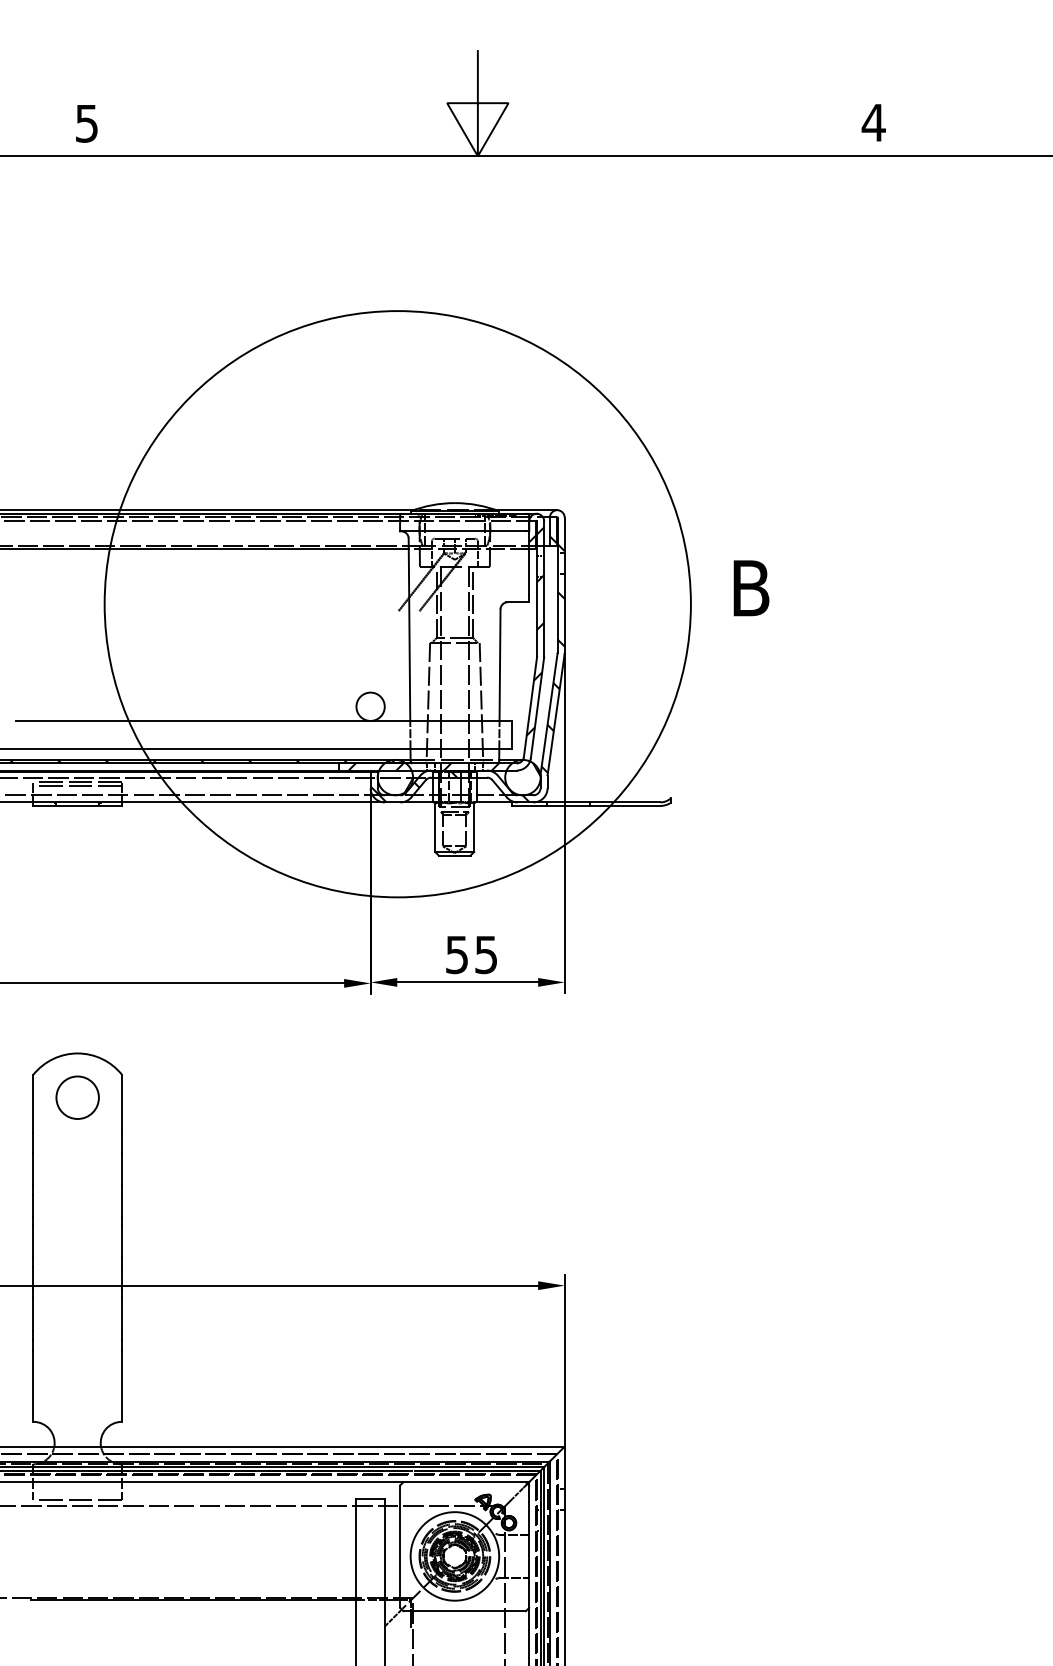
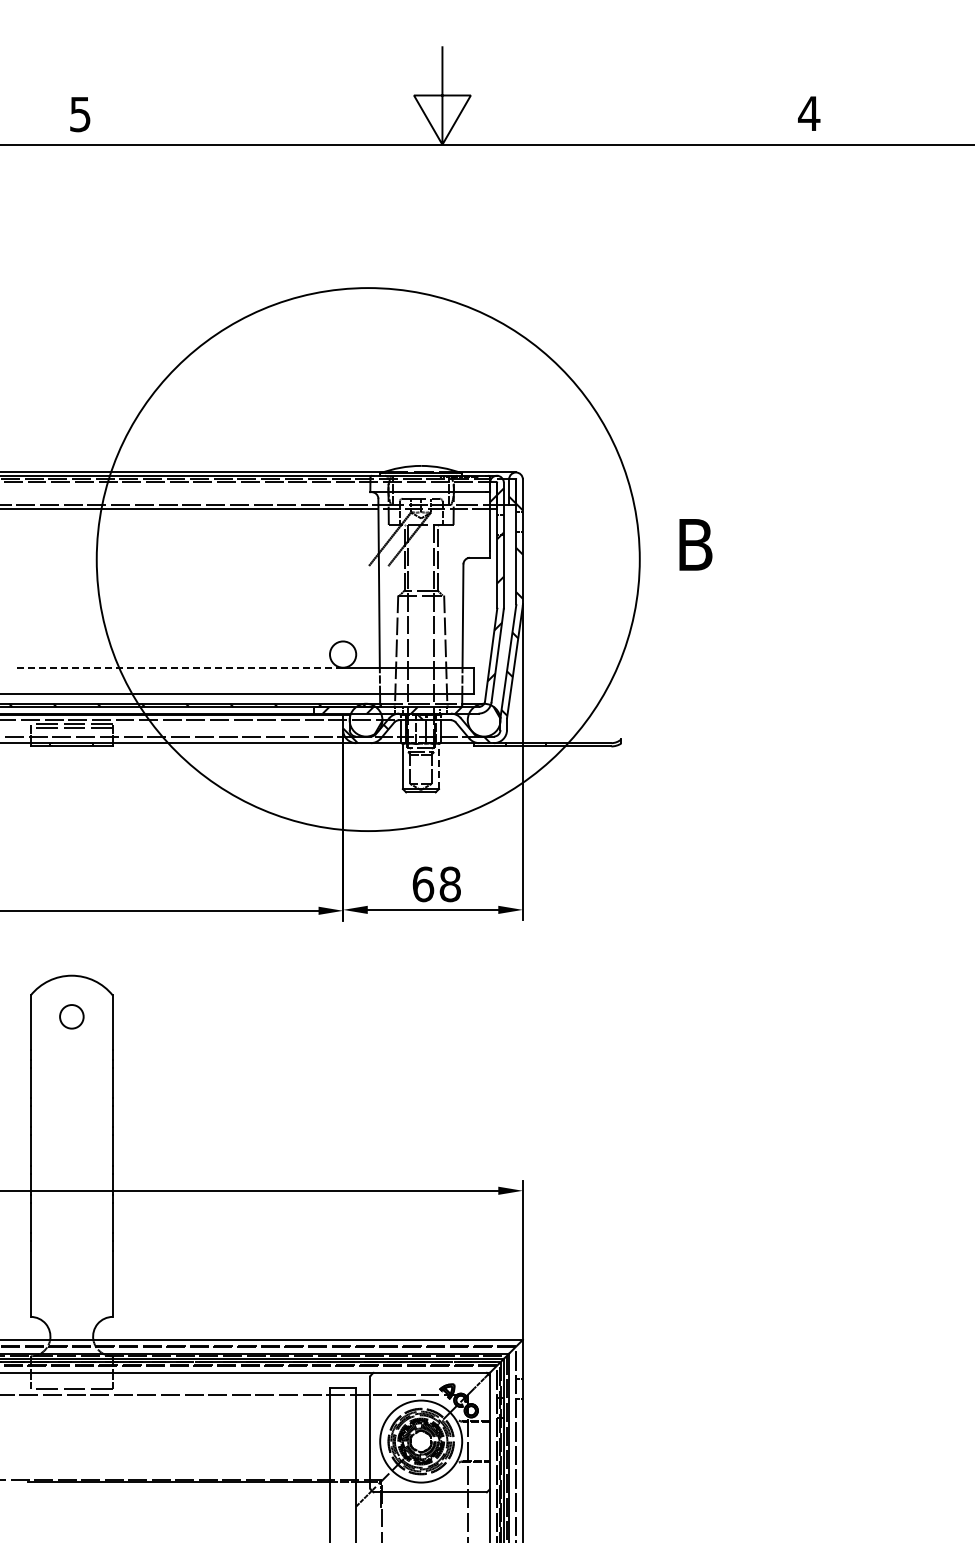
line: (192, 720) -> (178, 667), solid -> dashed
line: (474, 827) -> (439, 766), solid -> dashed
text: (471, 954) -> (436, 884), 55 -> 68
circle: (77, 1097) -> (71, 1016), size x0.6

